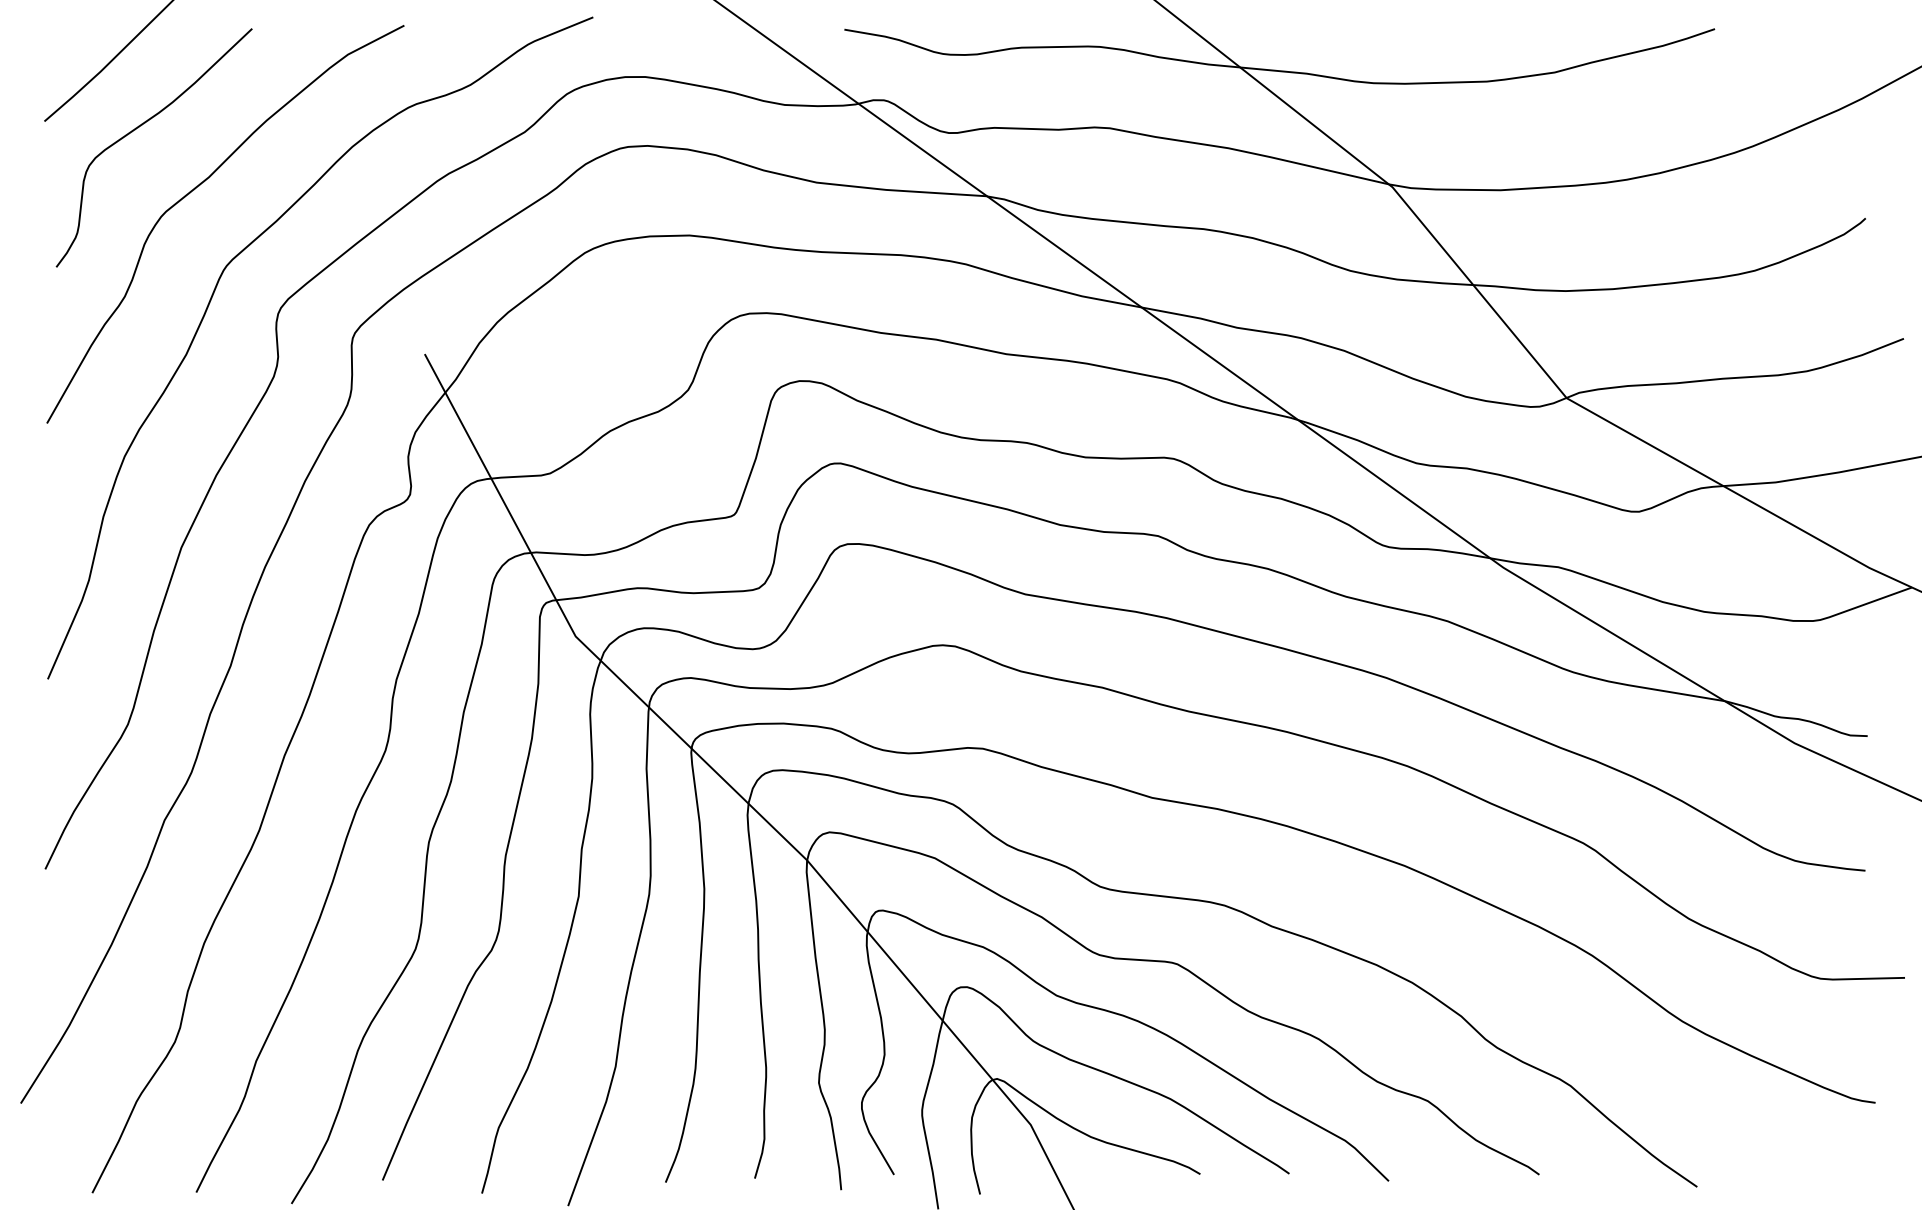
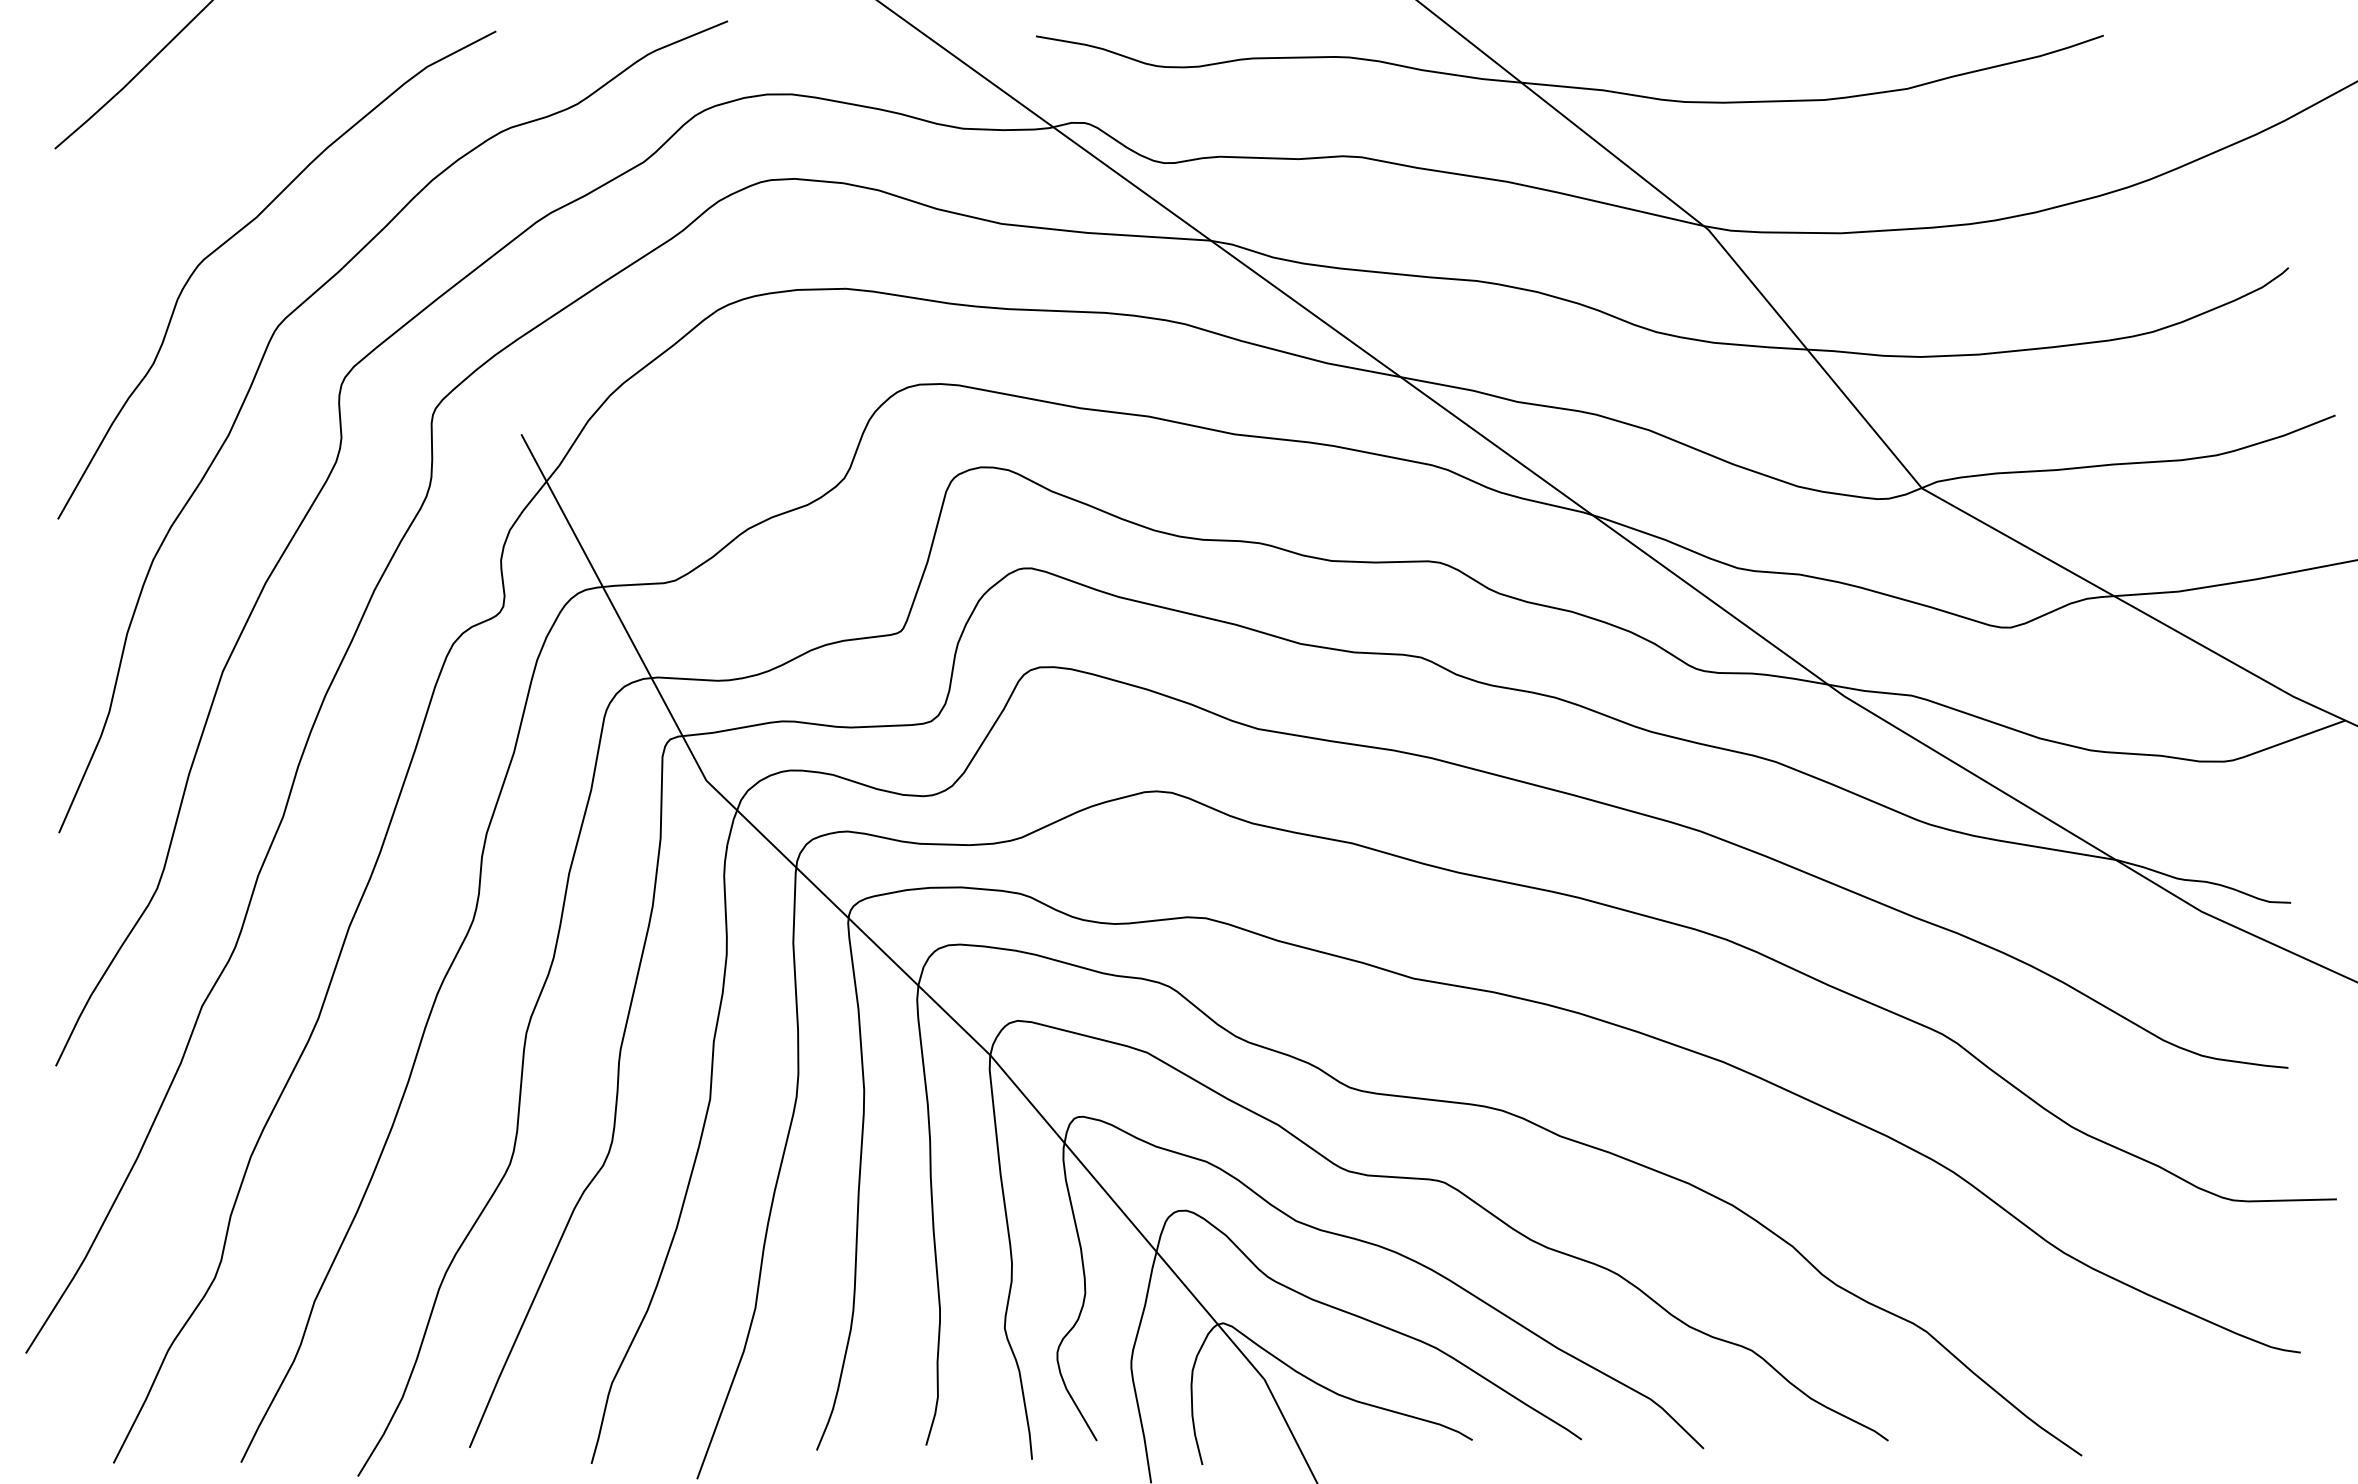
curve: (140, 126) -> (172, 155), removed

